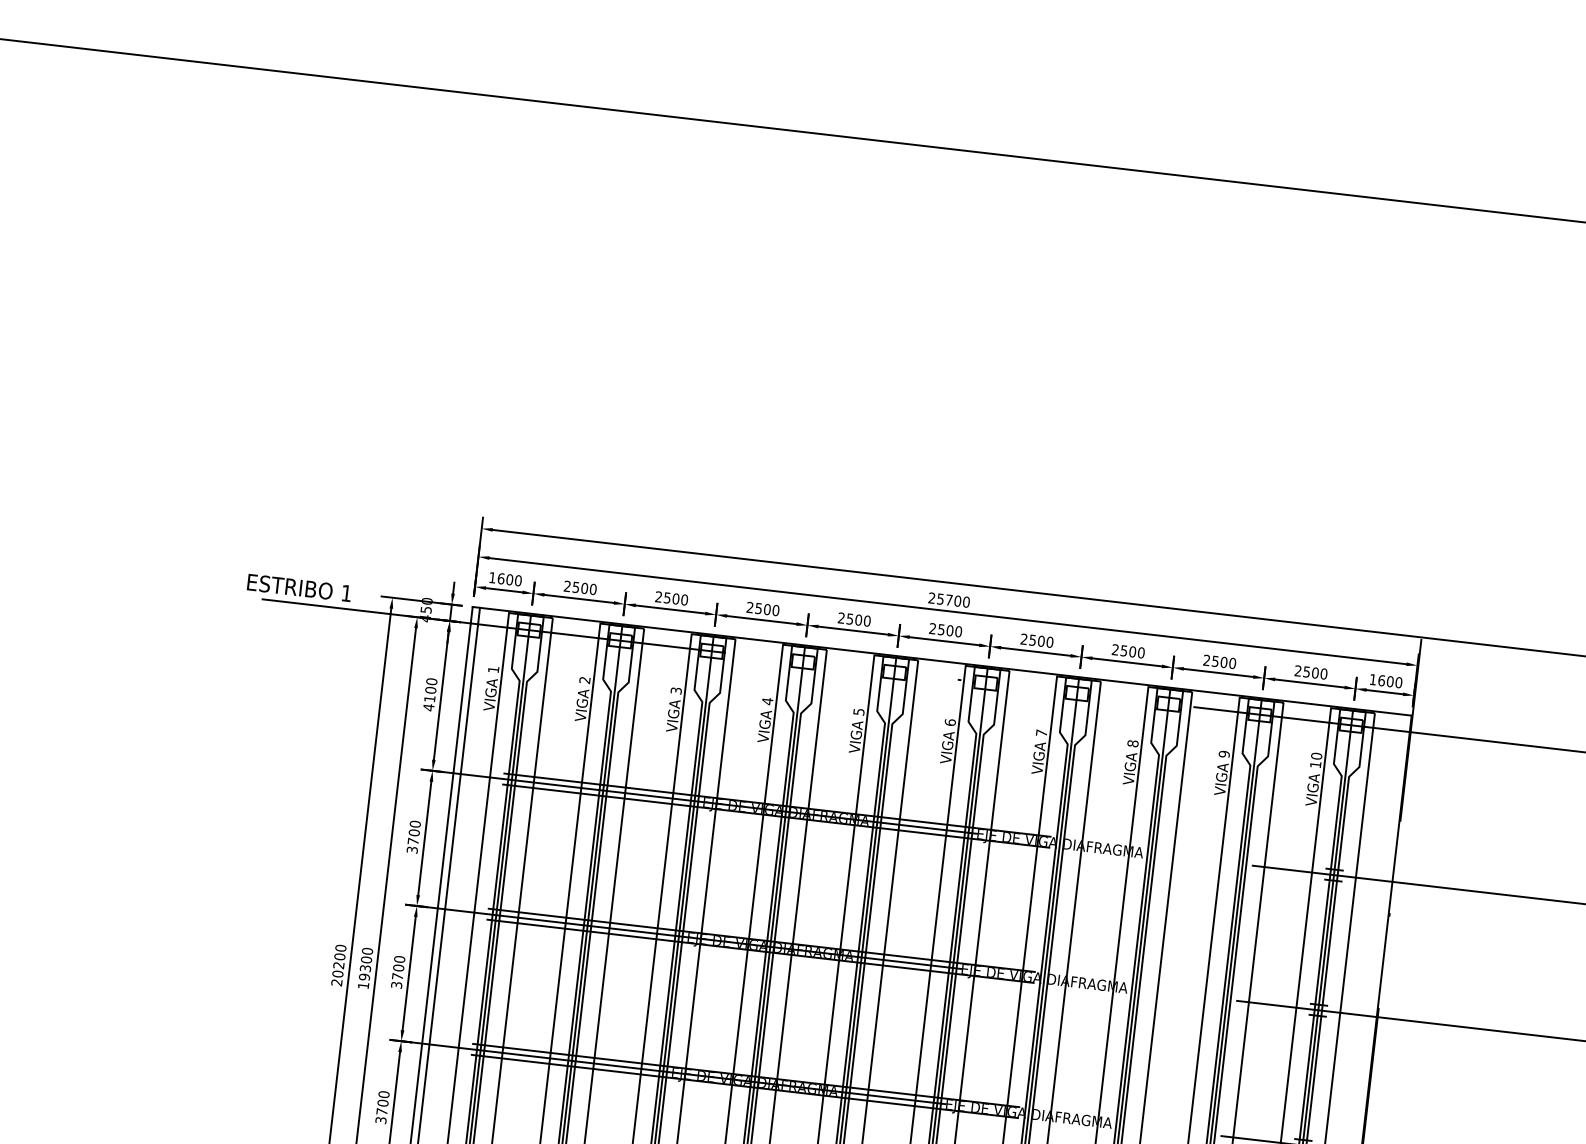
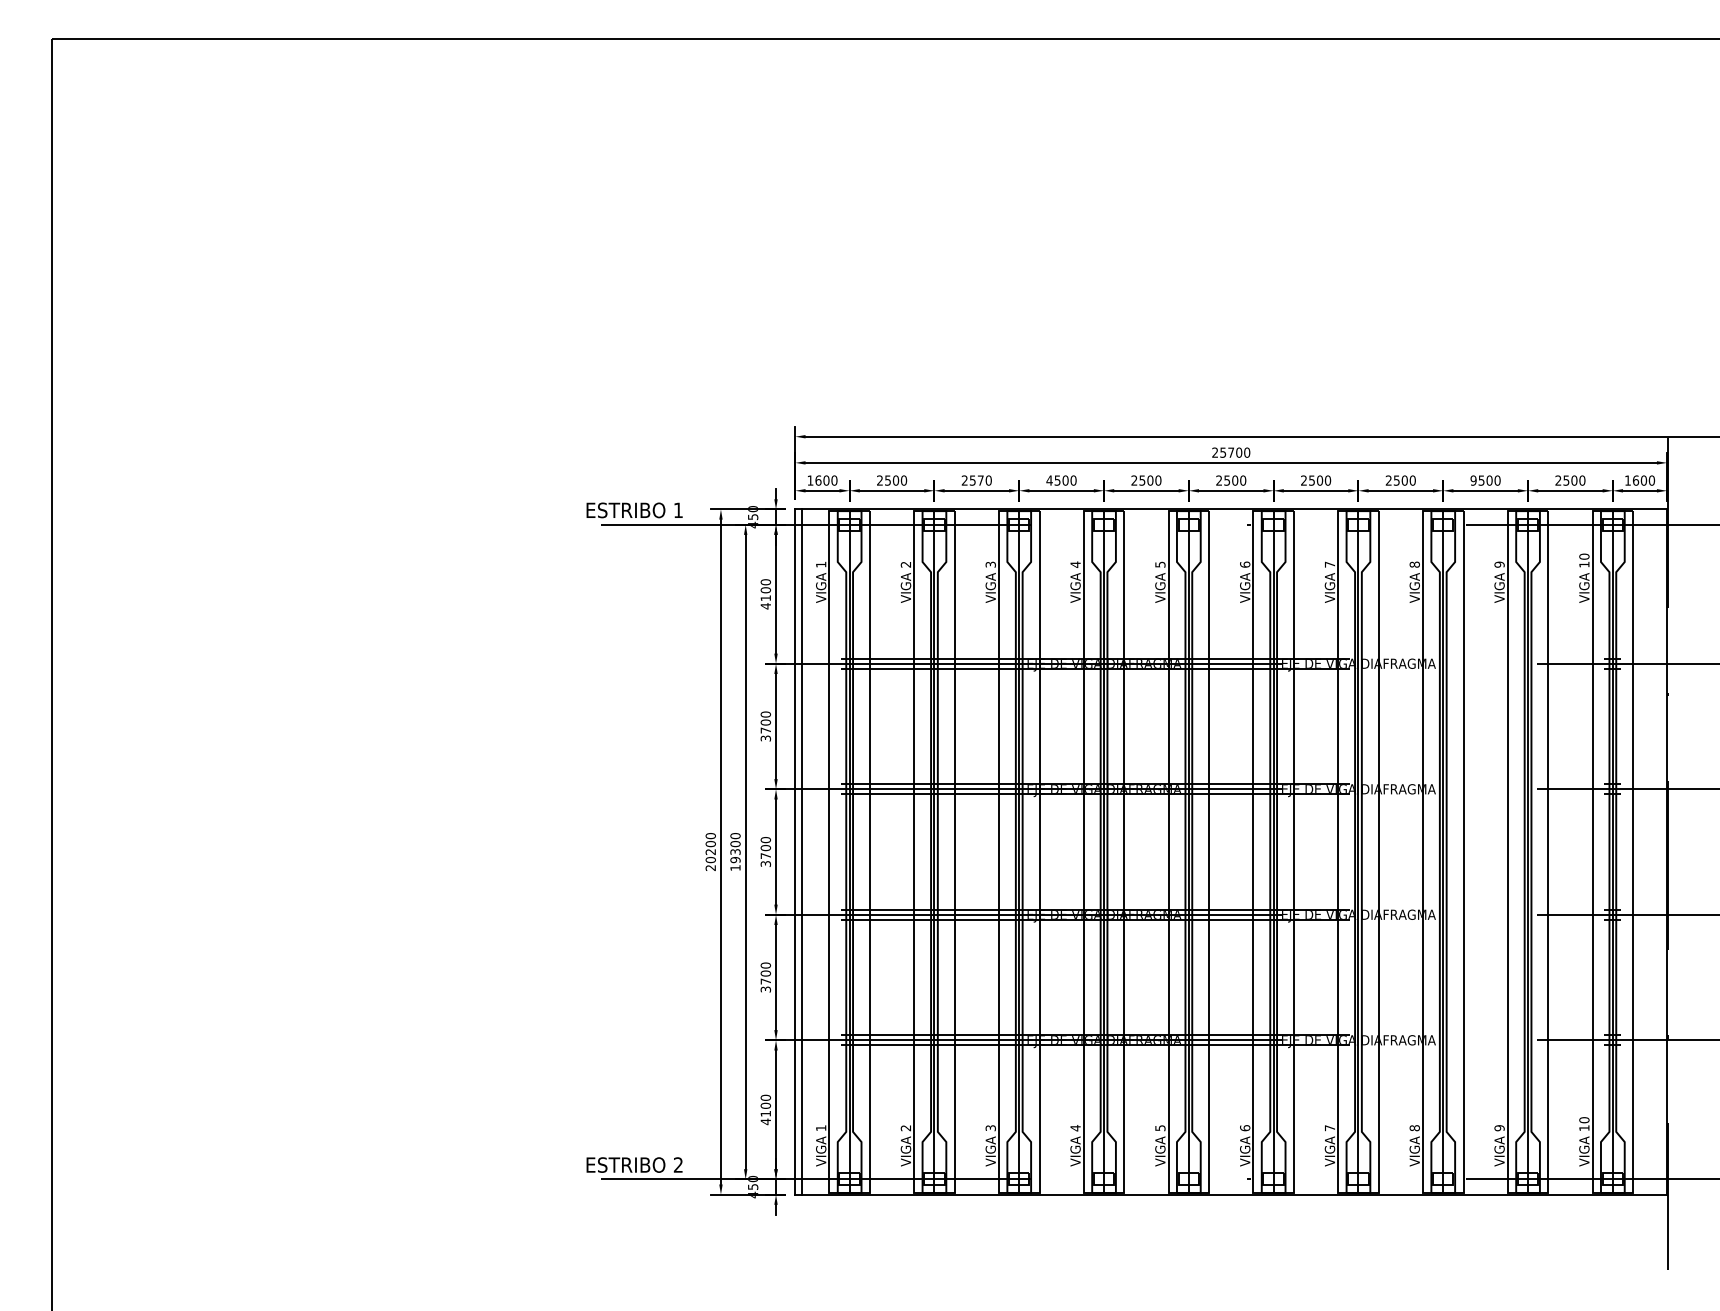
text: (675, 598) -> (980, 480), 2500 -> 2570
text: (750, 607) -> (1049, 480), 2500 -> 4500
text: (1206, 660) -> (1473, 480), 2500 -> 9500

